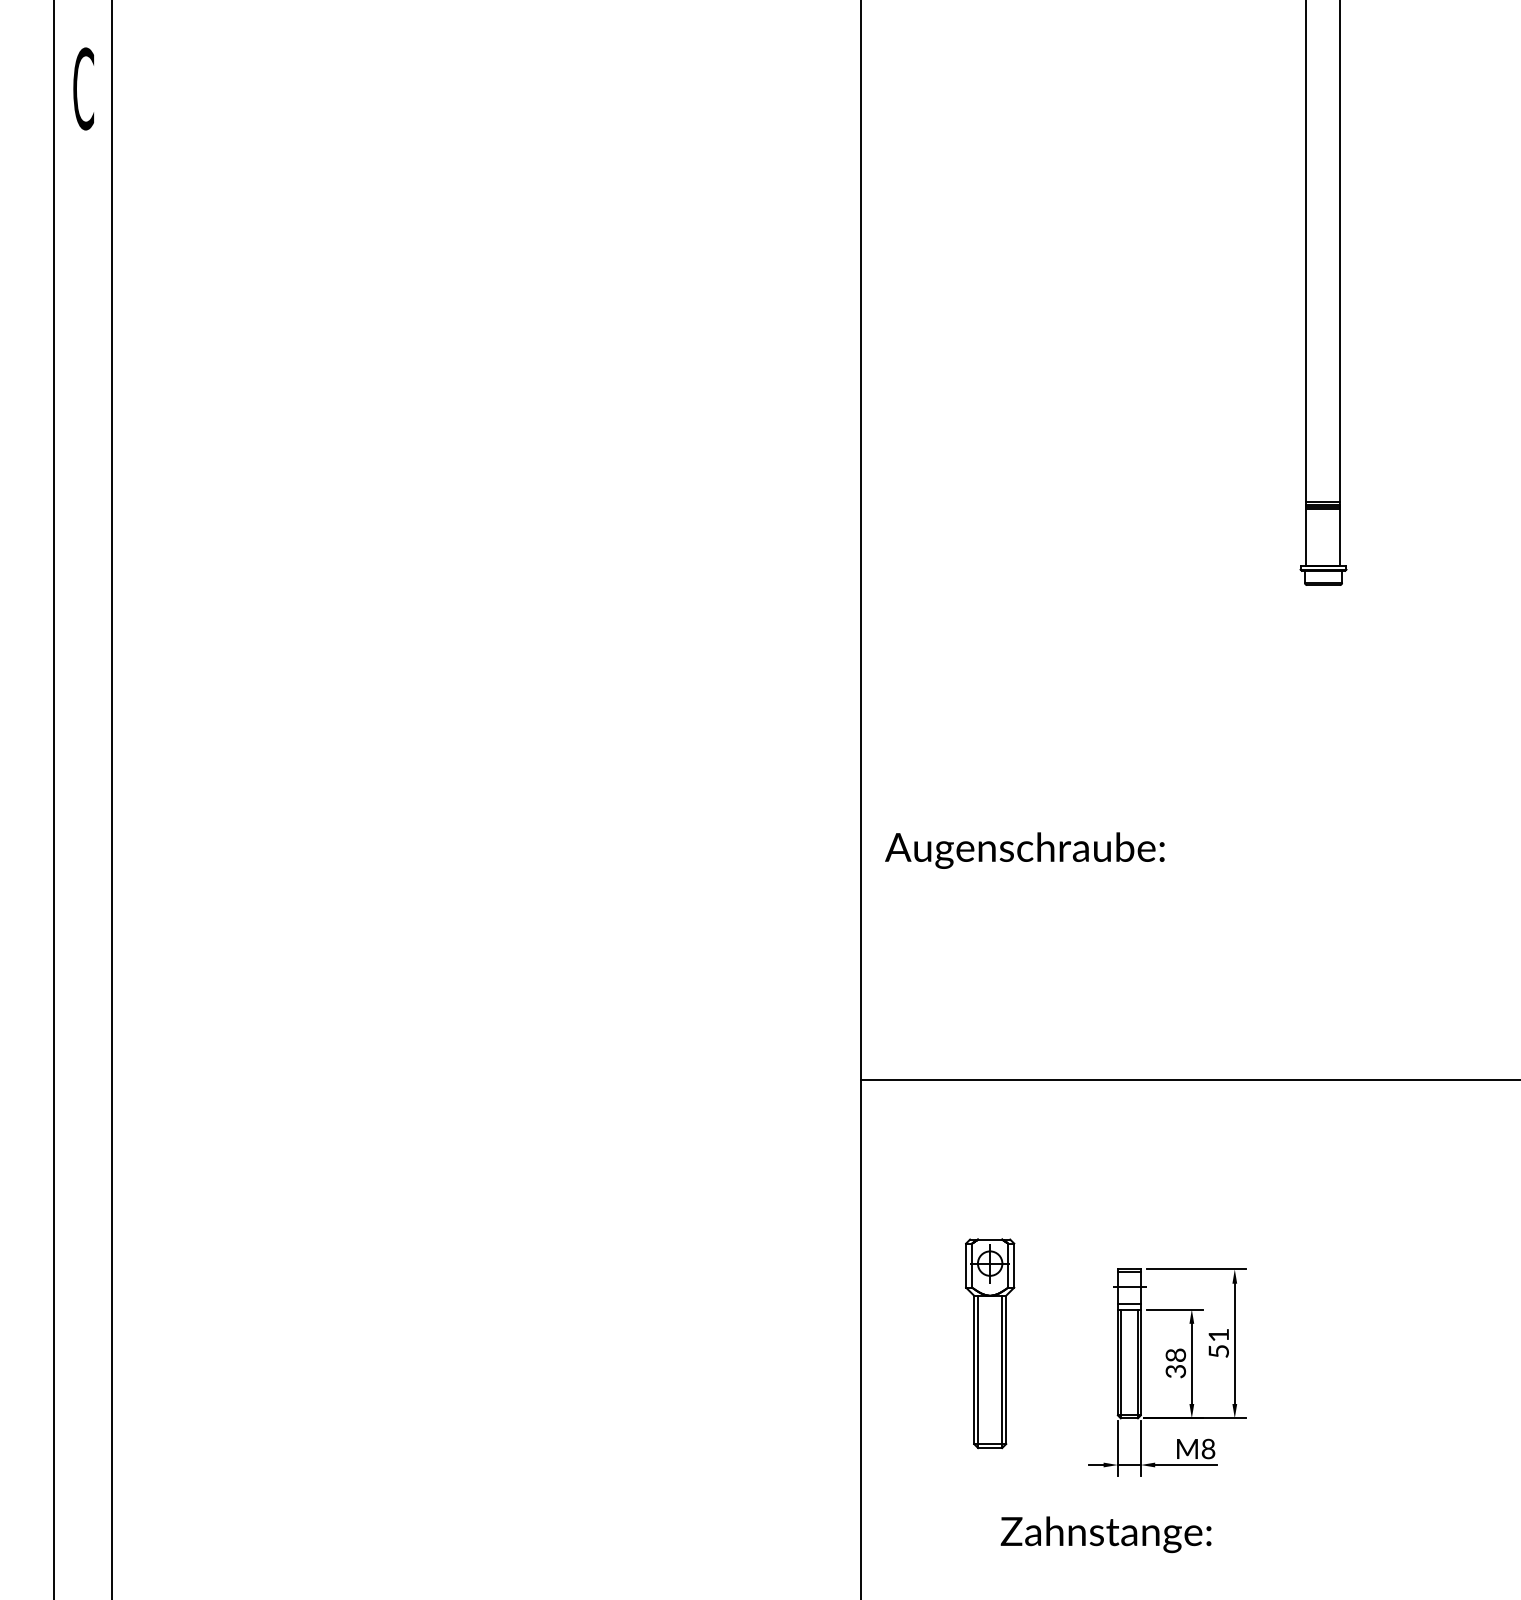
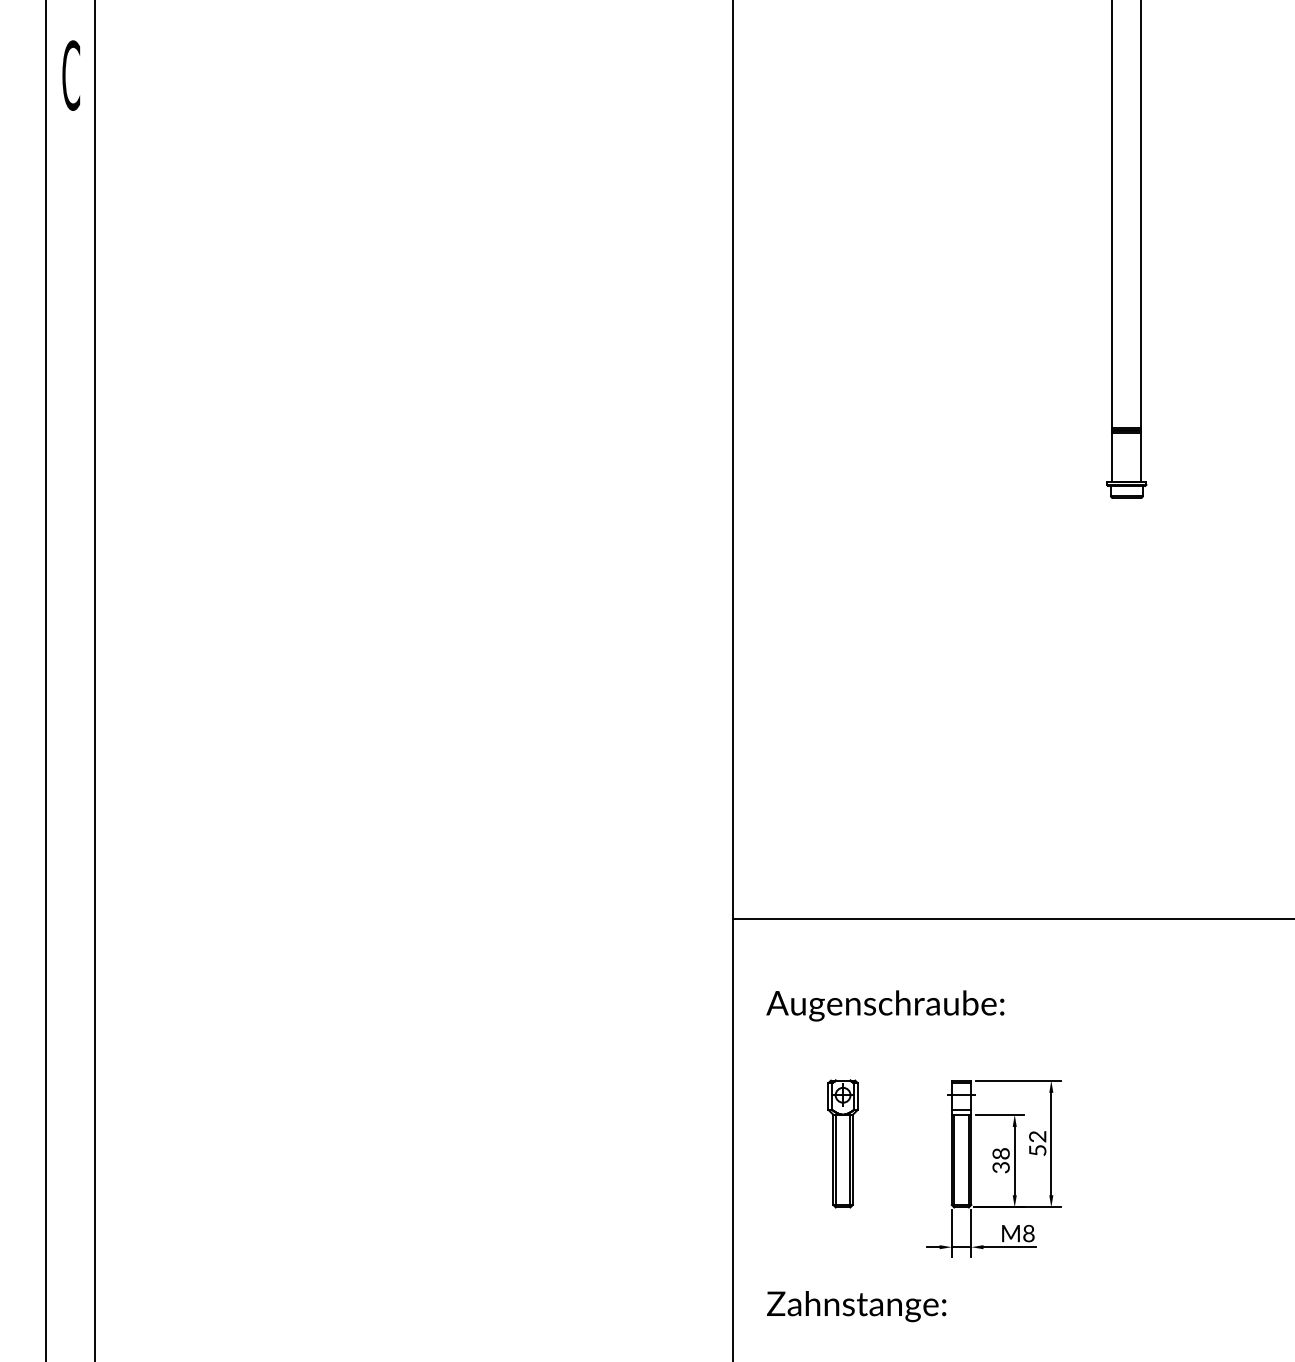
text: (1024, 850) -> (885, 1005), moved
text: (1218, 1334) -> (1037, 1136), 51 -> 52
part: (990, 1343) -> (843, 1143), size x0.71
text: (1105, 1534) -> (856, 1306), moved

